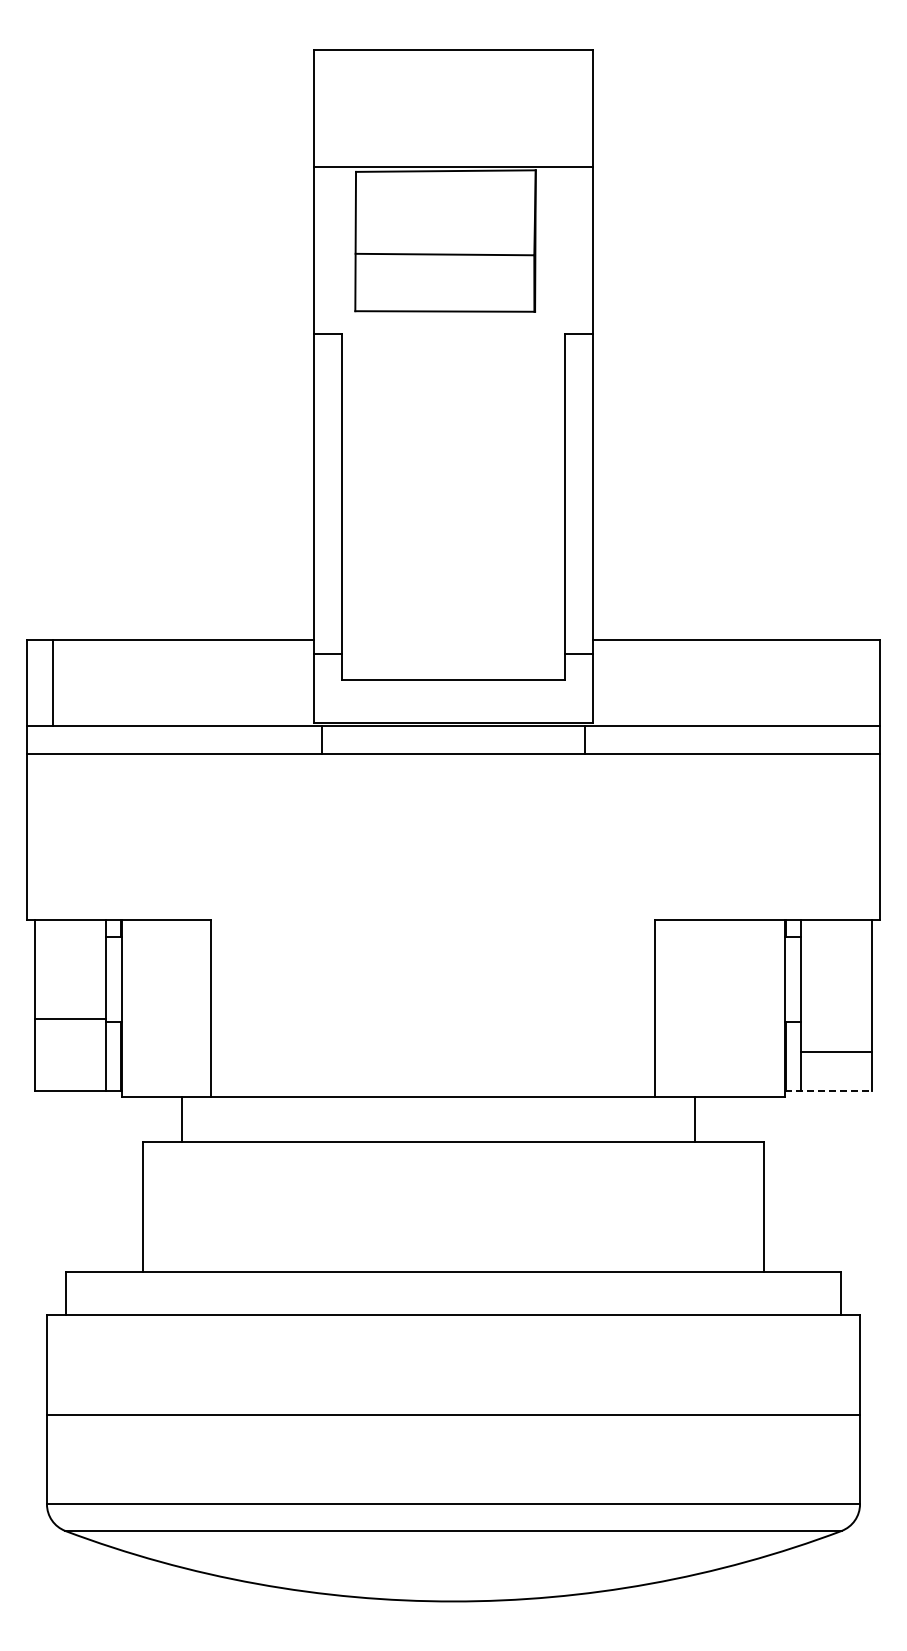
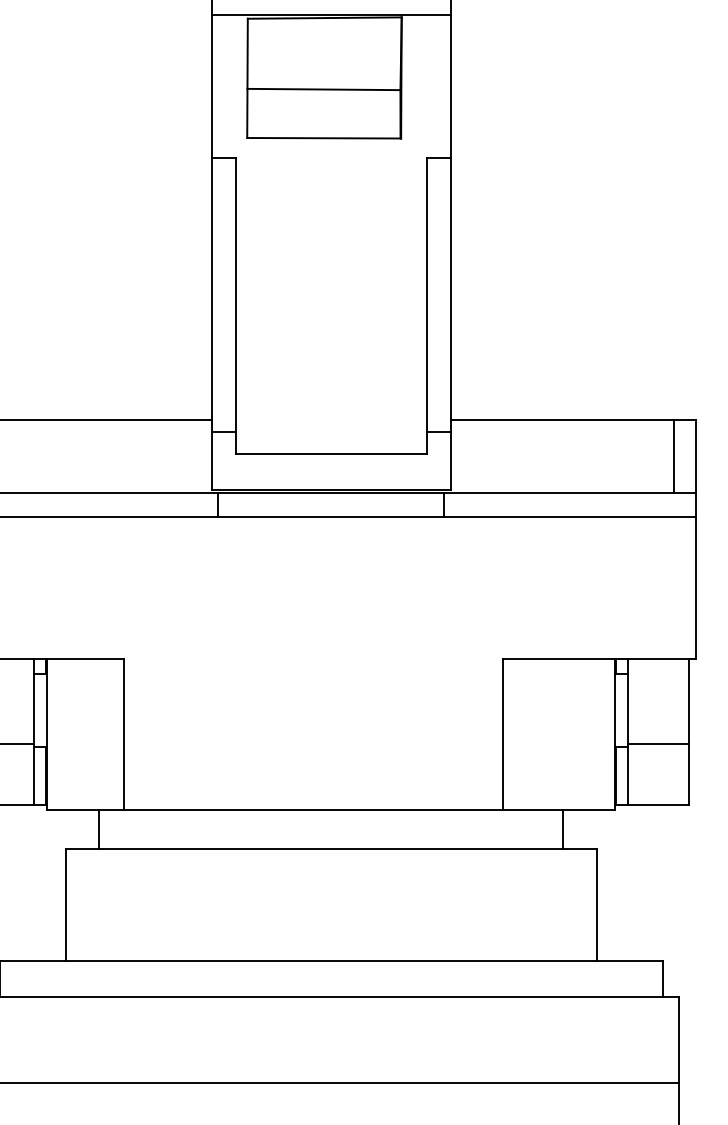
line: (853, 682) -> (673, 455), added
line: (835, 1052) -> (658, 744), moved
line: (829, 1090) -> (653, 805), dashed -> solid
line: (694, 1119) -> (563, 829), moved

